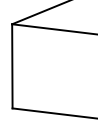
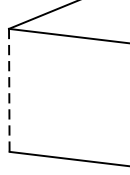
line: (12, 66) -> (9, 90), solid -> dashed

